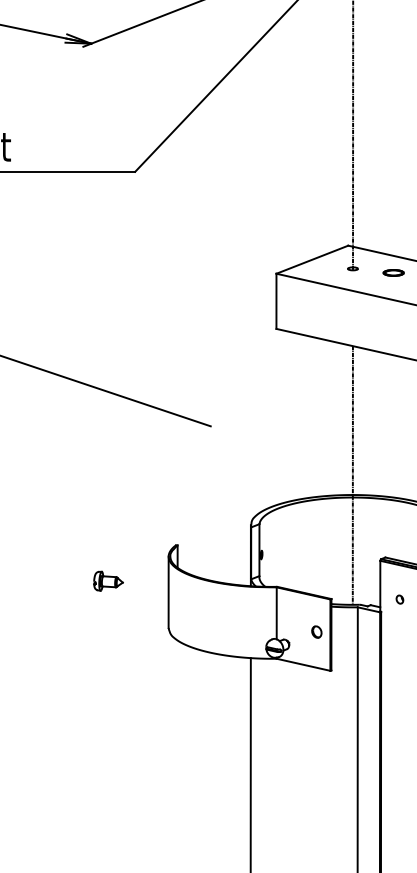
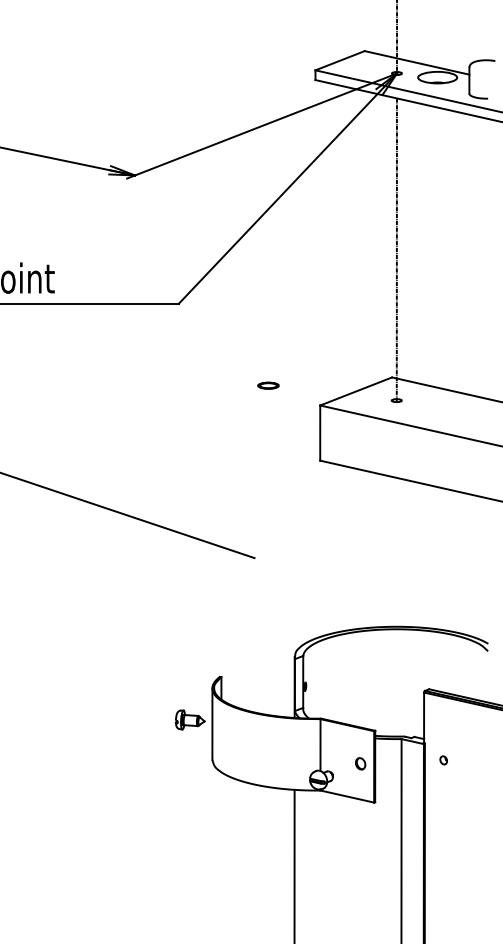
part: (393, 272) -> (268, 385), moved
line: (352, 474) -> (396, 606), removed
part: (107, 580) -> (189, 719), moved
part: (399, 599) -> (443, 760), moved

